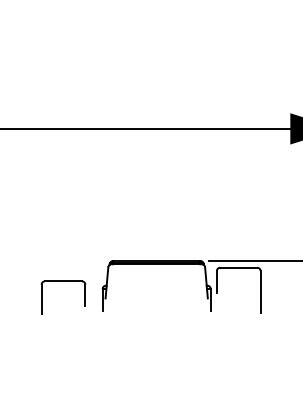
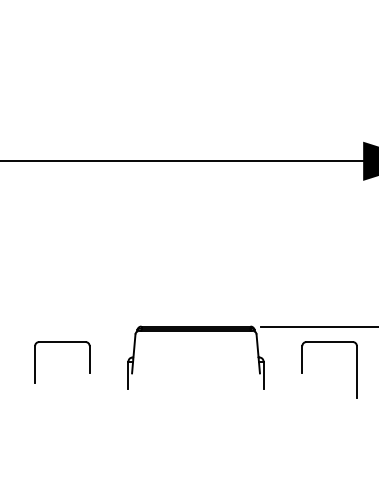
part: (238, 268) -> (329, 342), moved
part: (63, 281) -> (62, 342), moved

